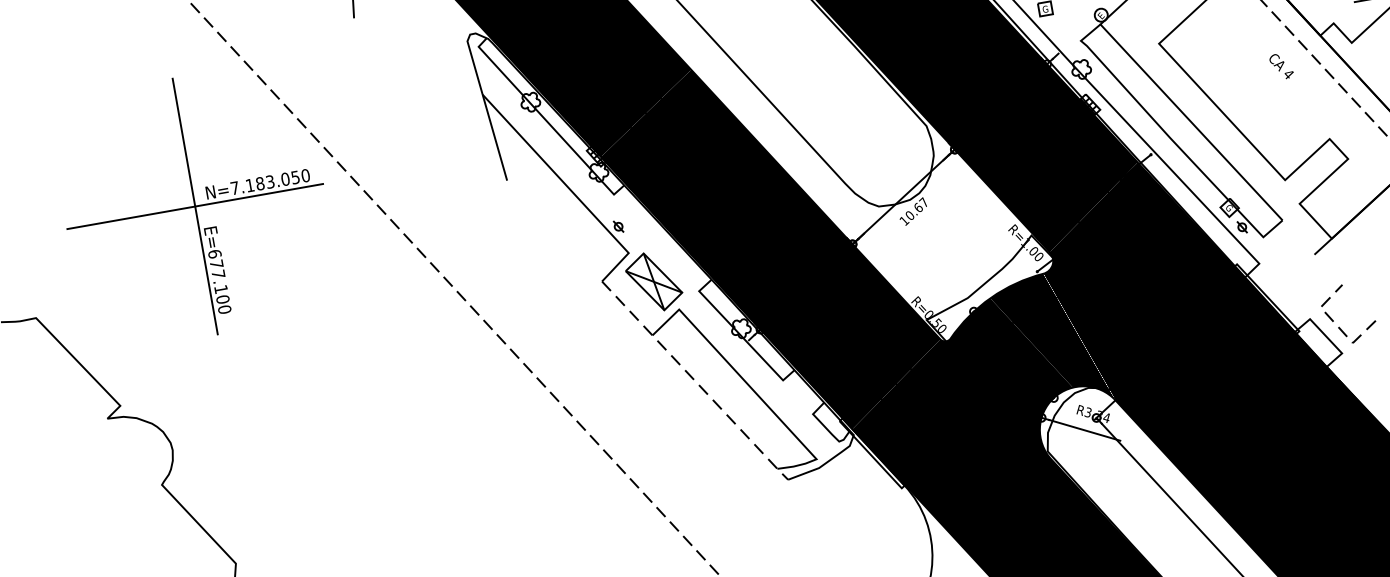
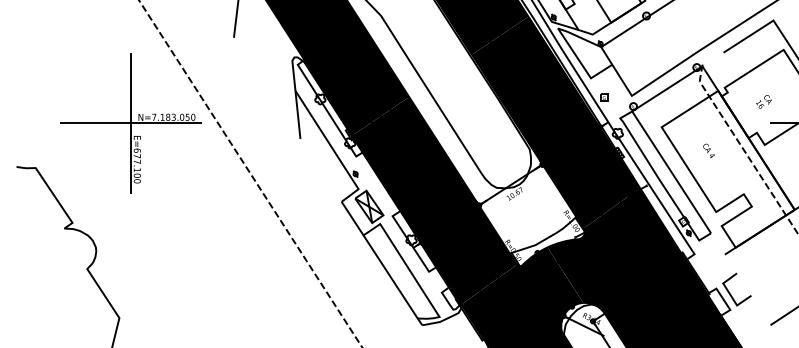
text: (1280, 65) -> (708, 150), moved
line: (1335, 325) -> (729, 294), dashed -> solid
line: (696, 382) -> (382, 264), dashed -> solid

